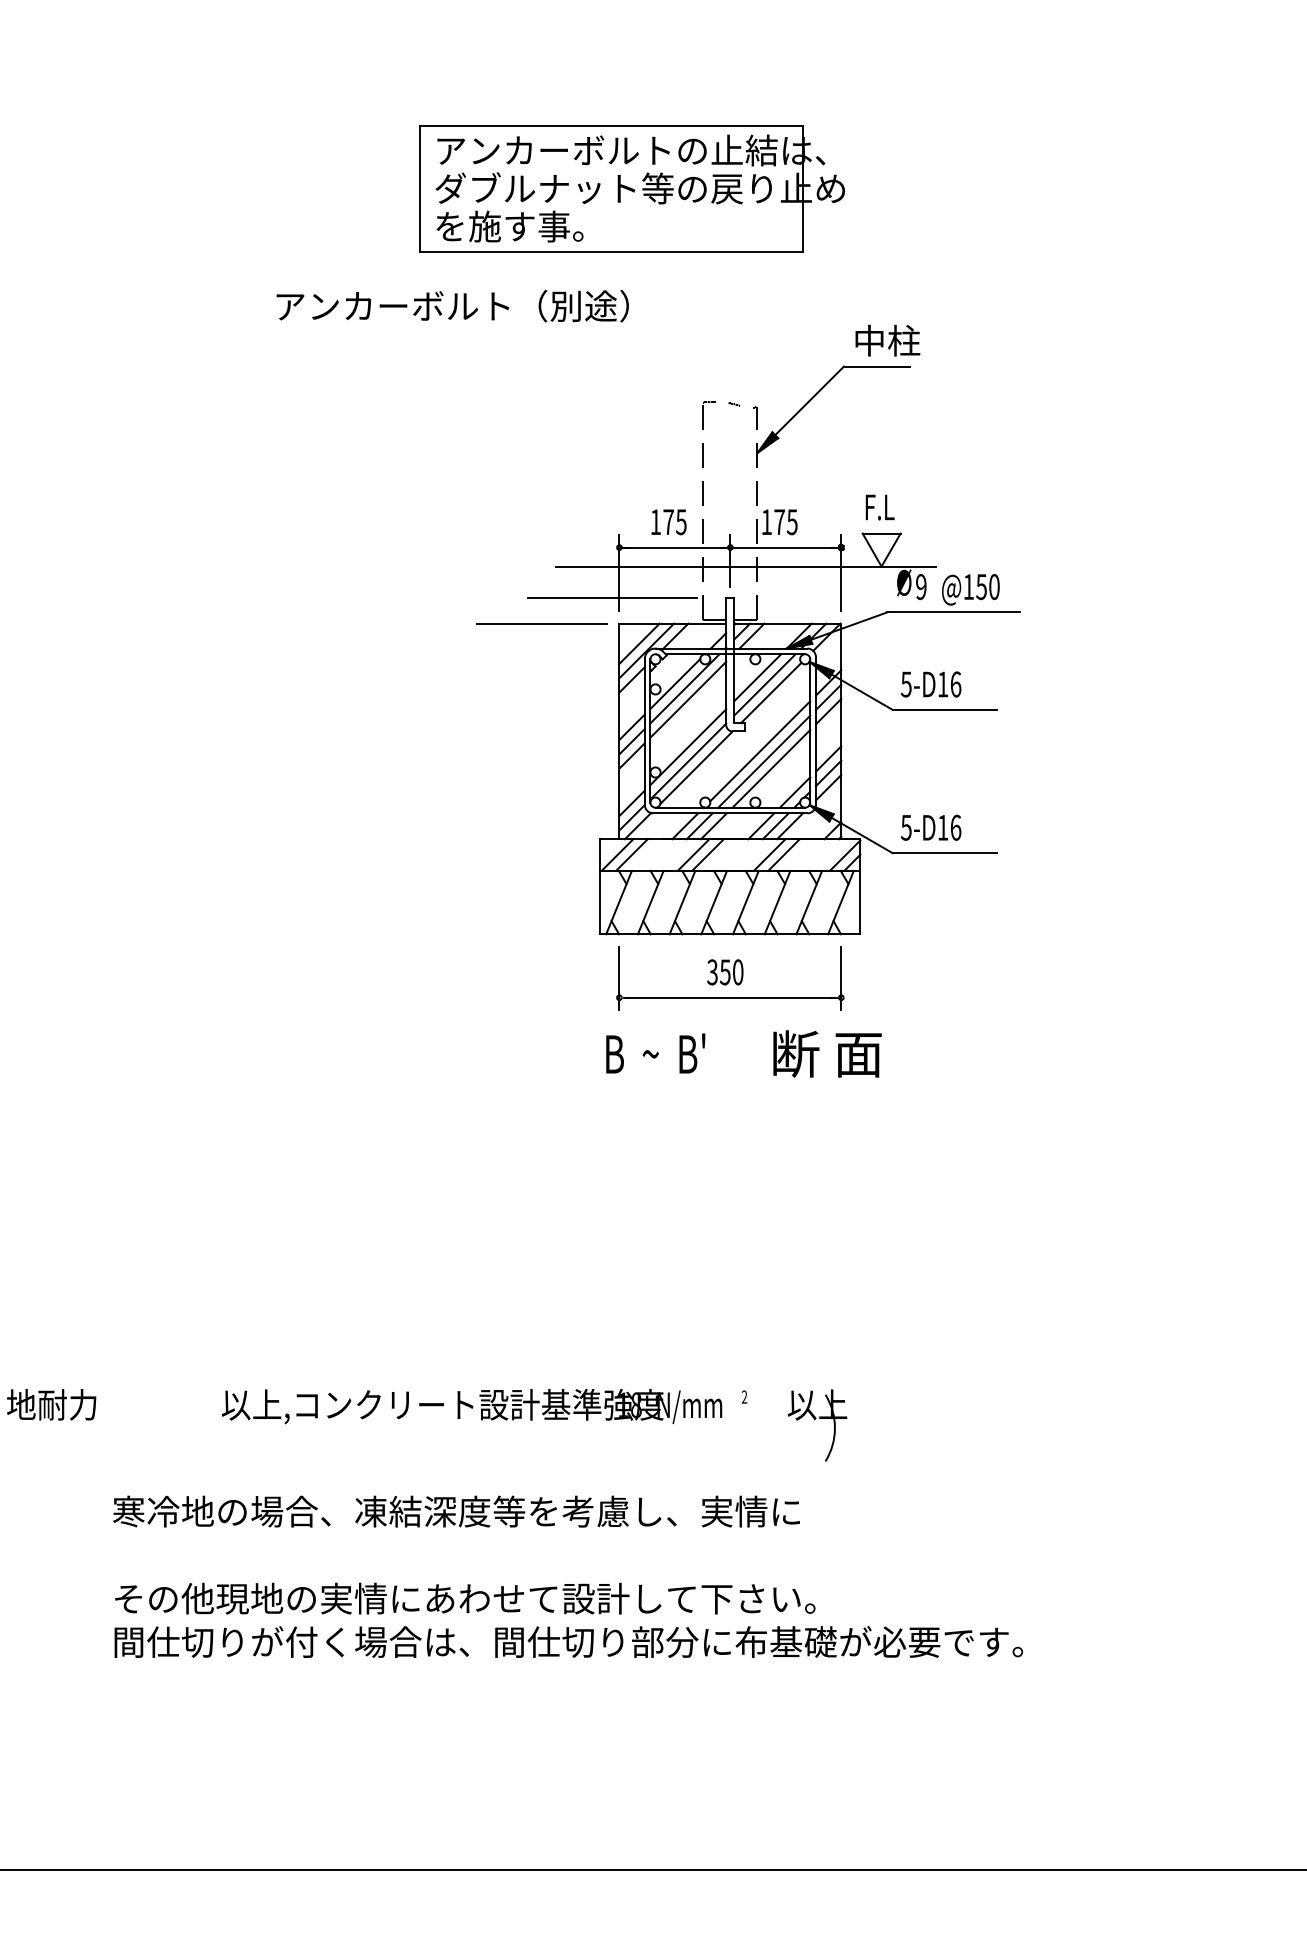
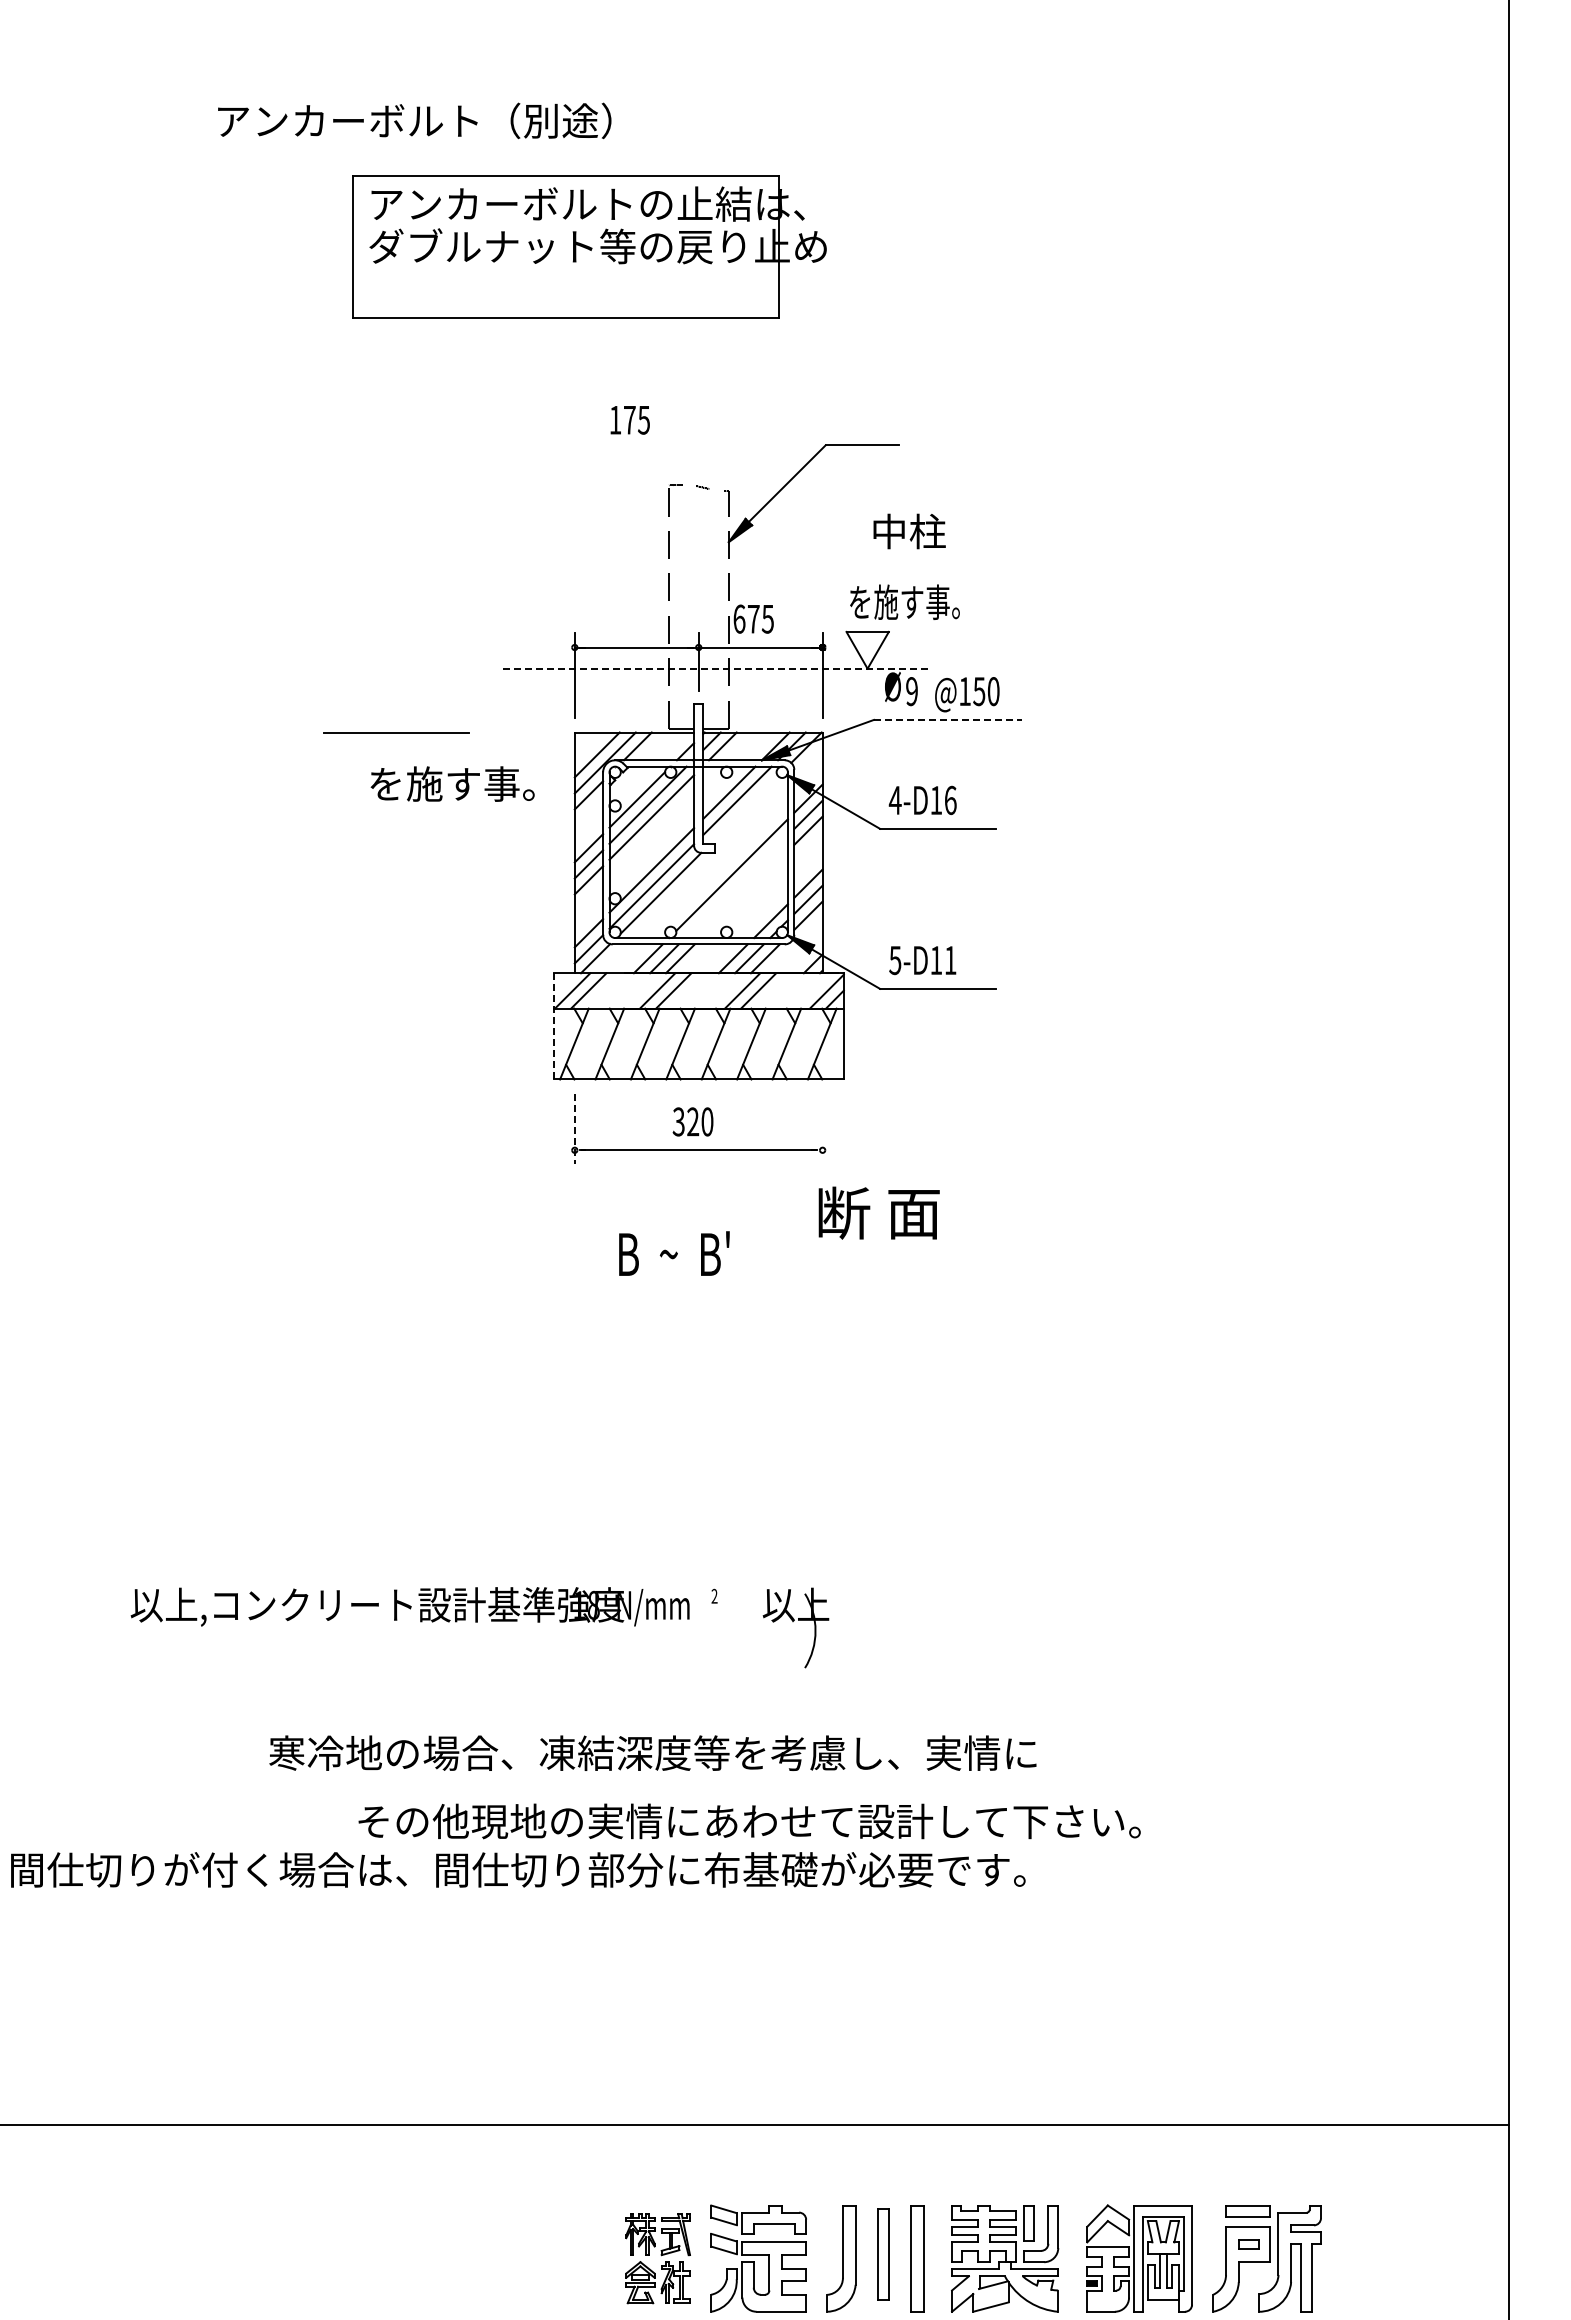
text: (509, 226) -> (452, 783), moved
text: (452, 305) -> (414, 120), moved
text: (887, 340) -> (909, 531), moved
text: (914, 507) -> (904, 602), F.L -> を施す事。
text: (766, 521) -> (739, 618), 175 -> 675
text: (668, 522) -> (629, 420), moved
line: (746, 566) -> (716, 668), solid -> dashed
line: (611, 598) -> (566, 704), removed
line: (954, 612) -> (948, 719), solid -> dashed
line: (542, 623) -> (396, 732), moved
text: (905, 684) -> (894, 800), 5-D16 -> 4-D16
line: (771, 692) -> (744, 809), removed
line: (764, 761) -> (736, 886), removed
line: (771, 768) -> (744, 894), removed
text: (955, 827) -> (950, 960), 5-D16 -> 5-D11
line: (600, 886) -> (553, 1025), solid -> dashed
text: (725, 971) -> (693, 1121), 350 -> 320
line: (841, 978) -> (822, 1128), removed
line: (619, 979) -> (574, 1129), solid -> dashed
text: (655, 1053) -> (674, 1253), moved
text: (826, 1053) -> (878, 1212), moved
text: (456, 1510) -> (652, 1752), moved
text: (465, 1598) -> (749, 1821), moved

